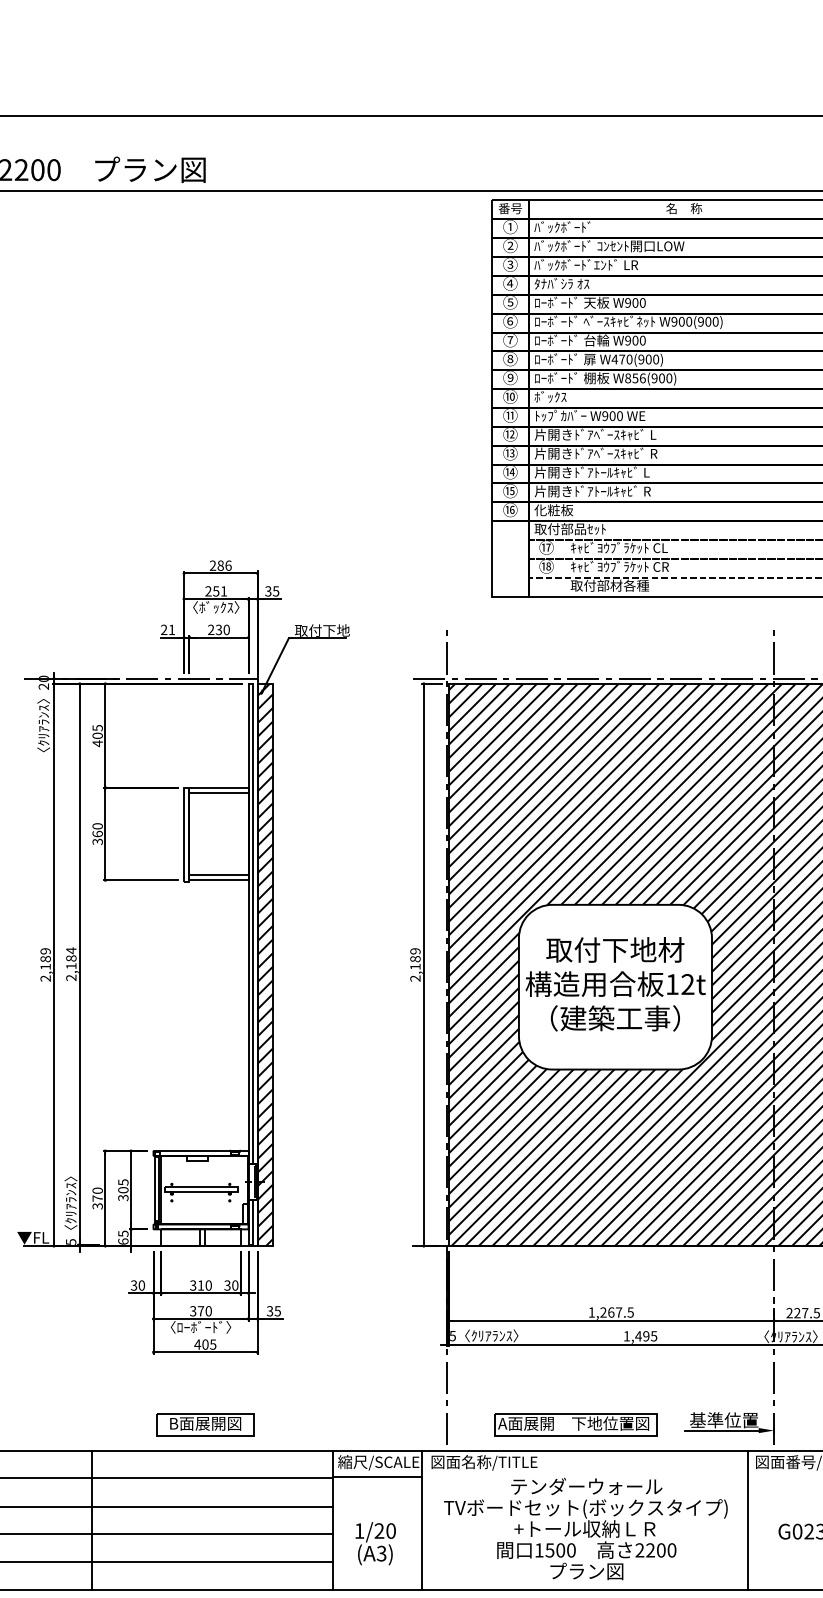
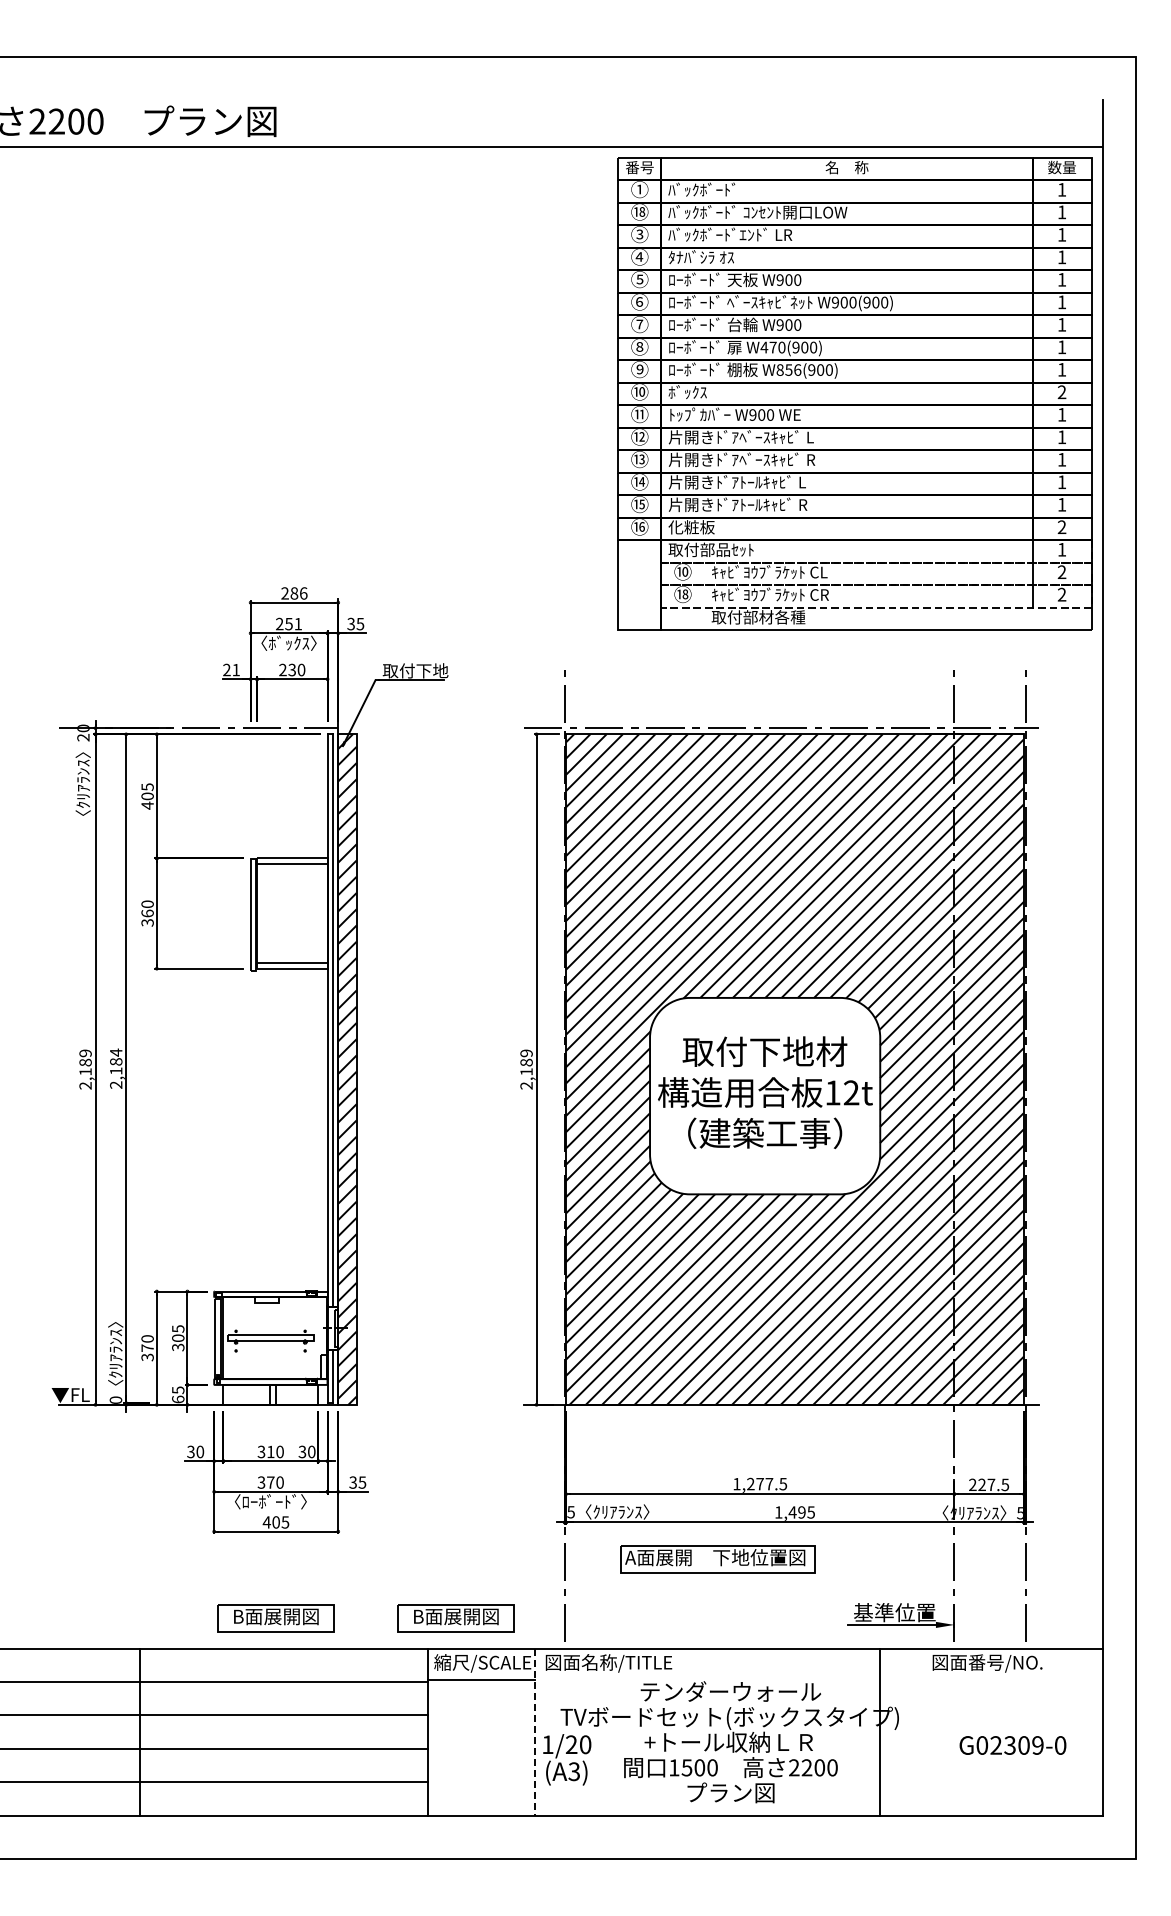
text: (510, 245) -> (639, 211), ② -> ⑱
text: (548, 547) -> (685, 571), ⑰ -> ⑩
text: (70, 1241) -> (115, 1399), 5 -> 0
text: (611, 1312) -> (760, 1483), 1,267.5 -> 1,277.5
part: (355, 1425) -> (455, 1618), added
part: (575, 1425) -> (717, 1559), moved
line: (747, 1519) -> (879, 1731), moved
line: (422, 1520) -> (534, 1732), solid -> dashed
text: (375, 1543) -> (567, 1759), moved

